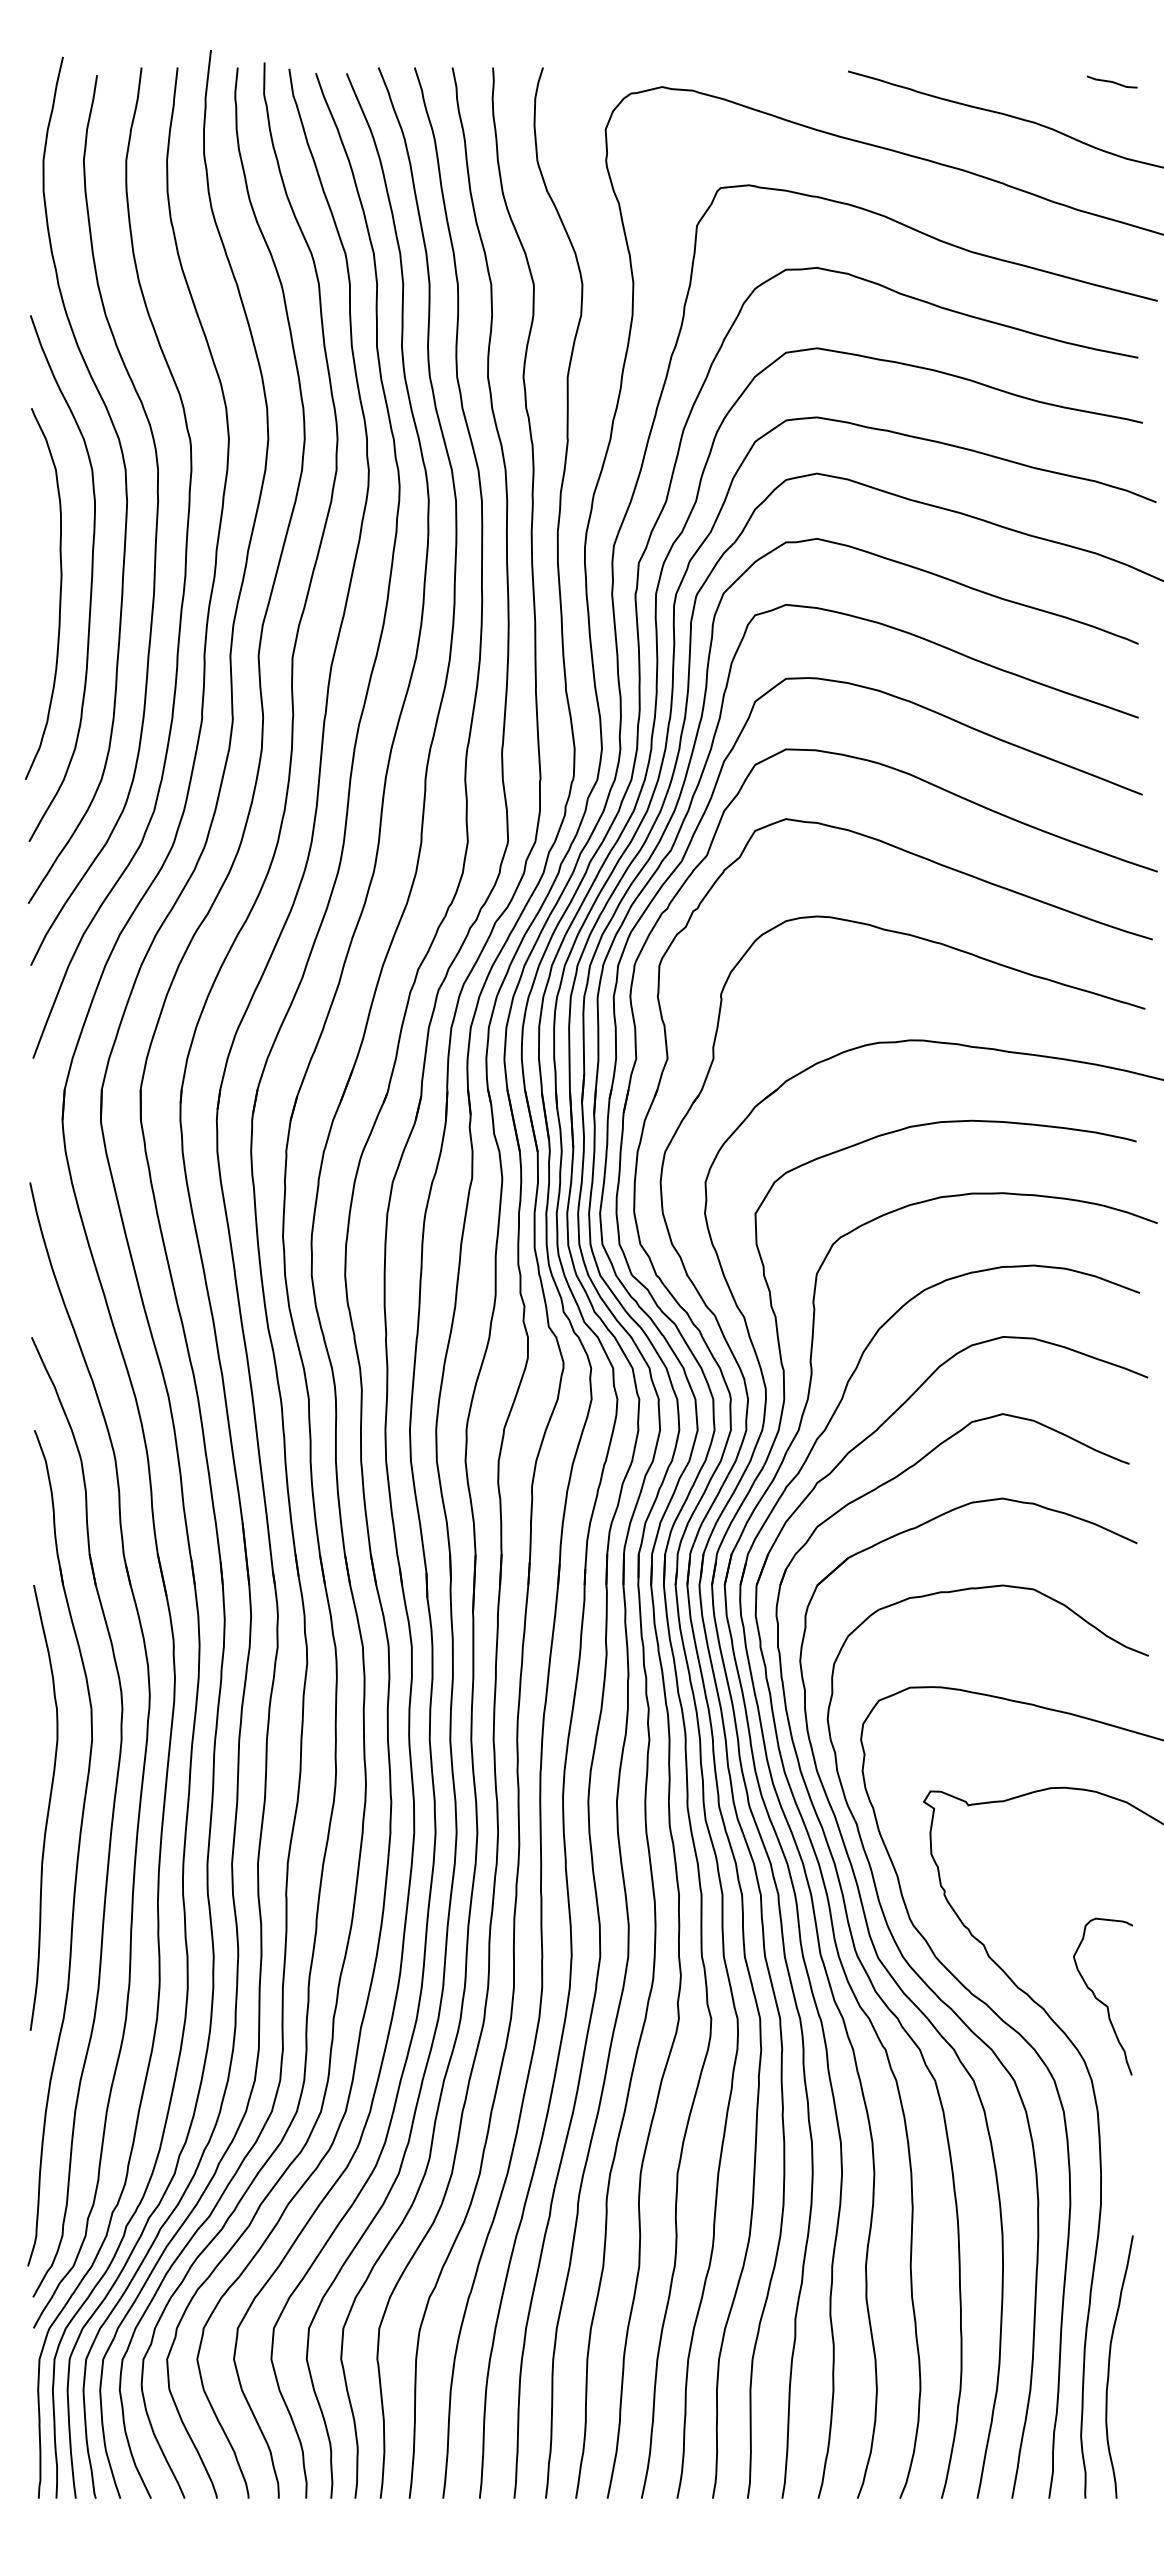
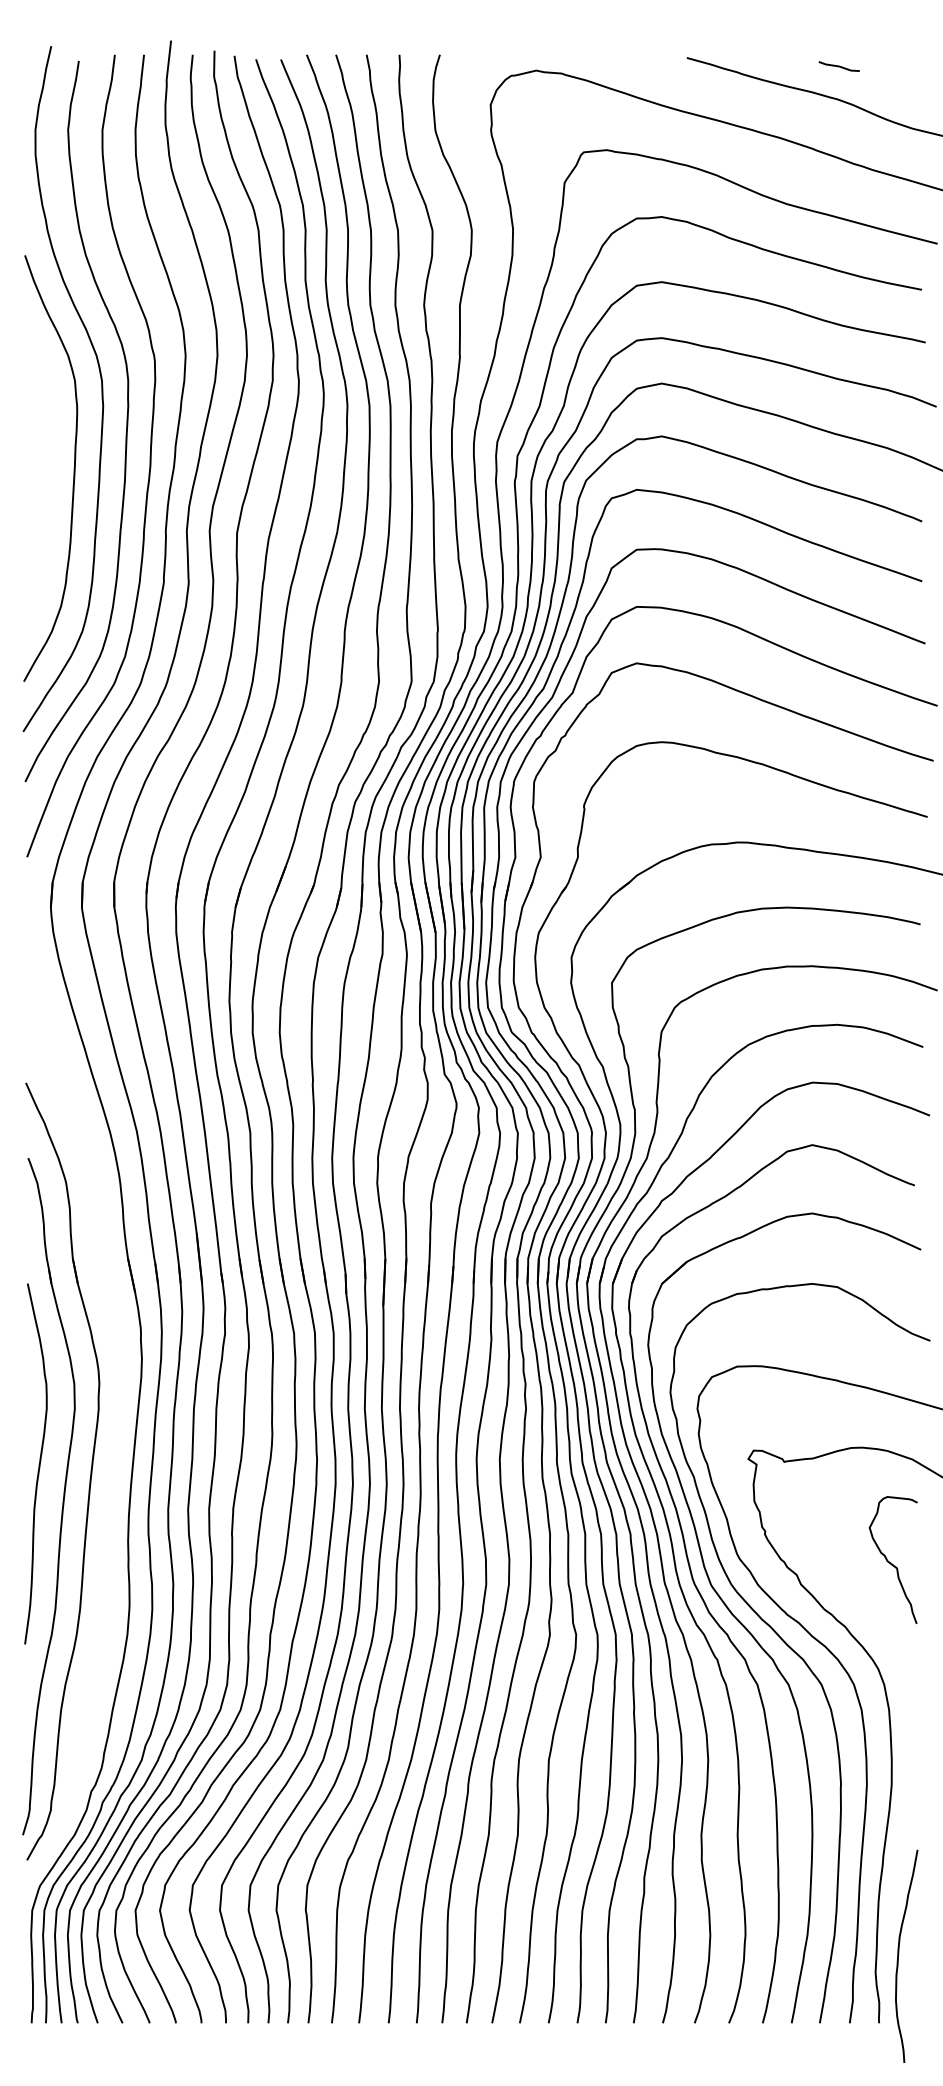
line: (1112, 81) -> (839, 66), moved
curve: (59, 593) -> (48, 480), removed
part: (143, 1760) -> (116, 1425), removed
curve: (1099, 1999) -> (890, 1562), moved
curve: (1109, 2366) -> (898, 1955), moved

